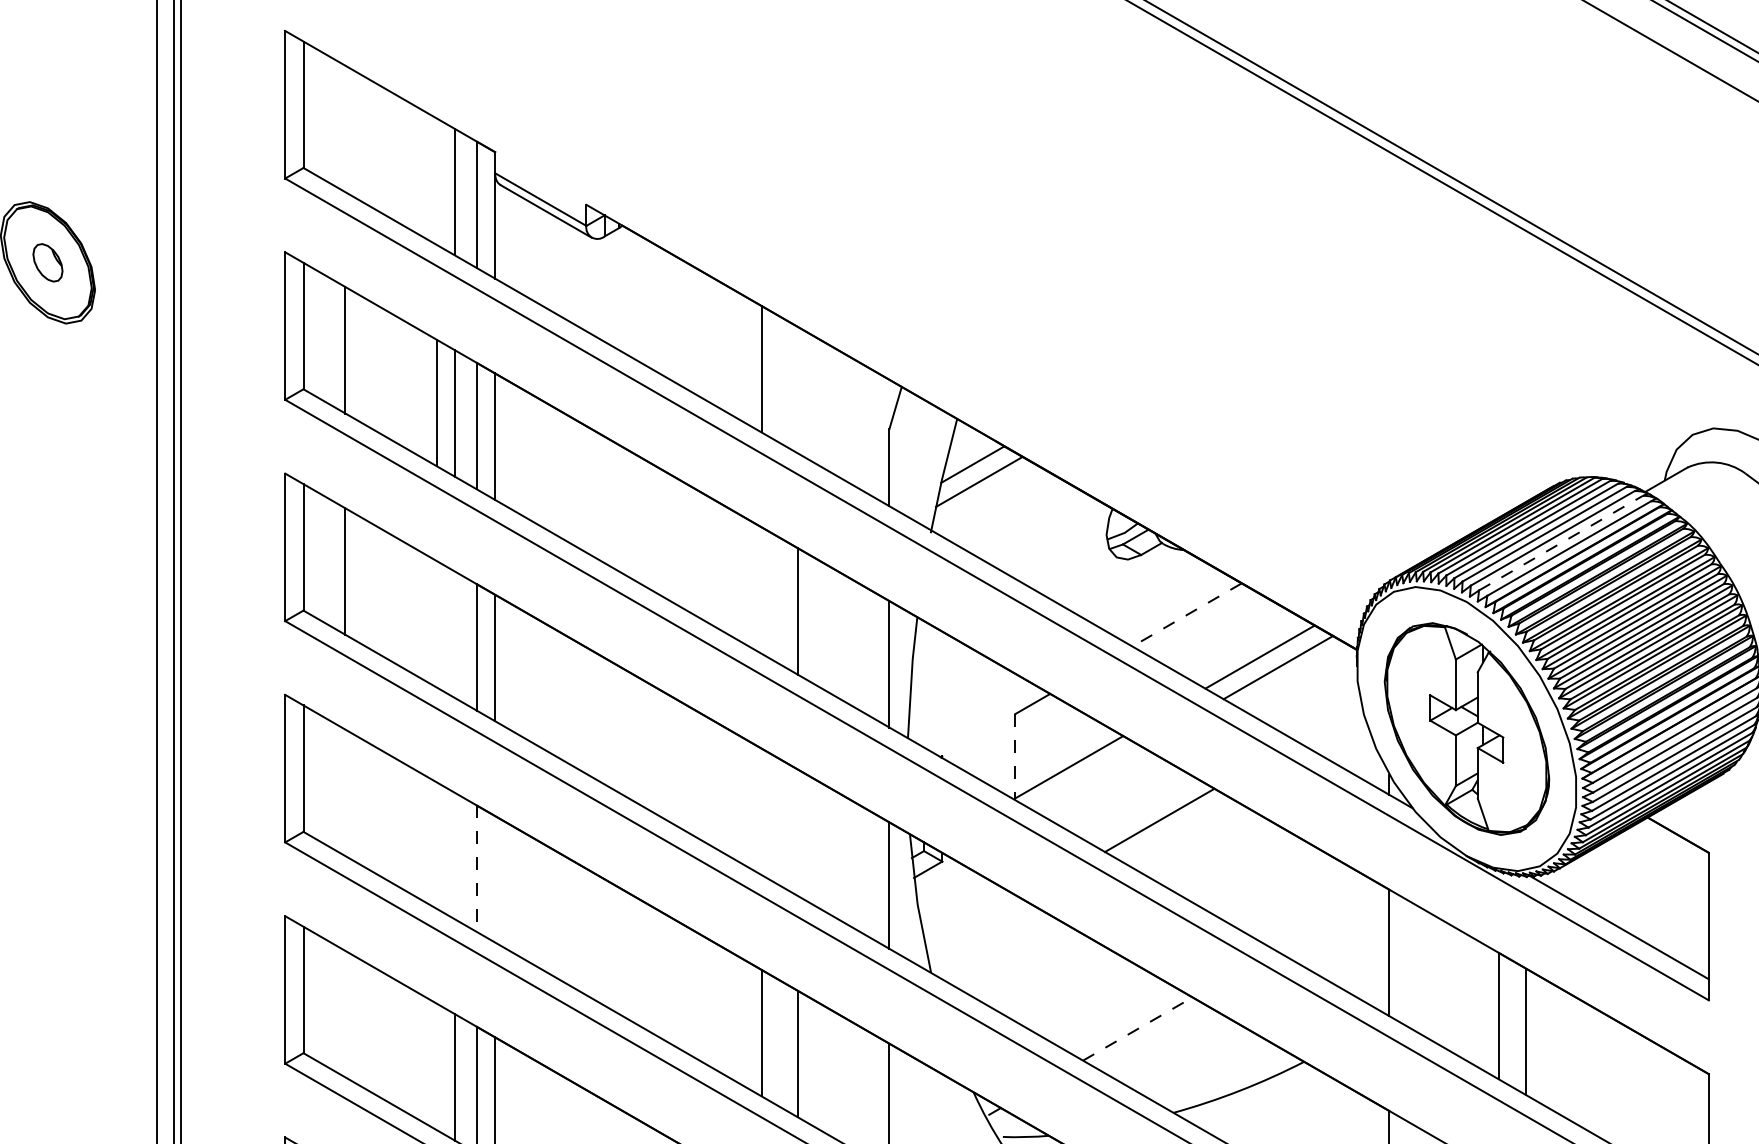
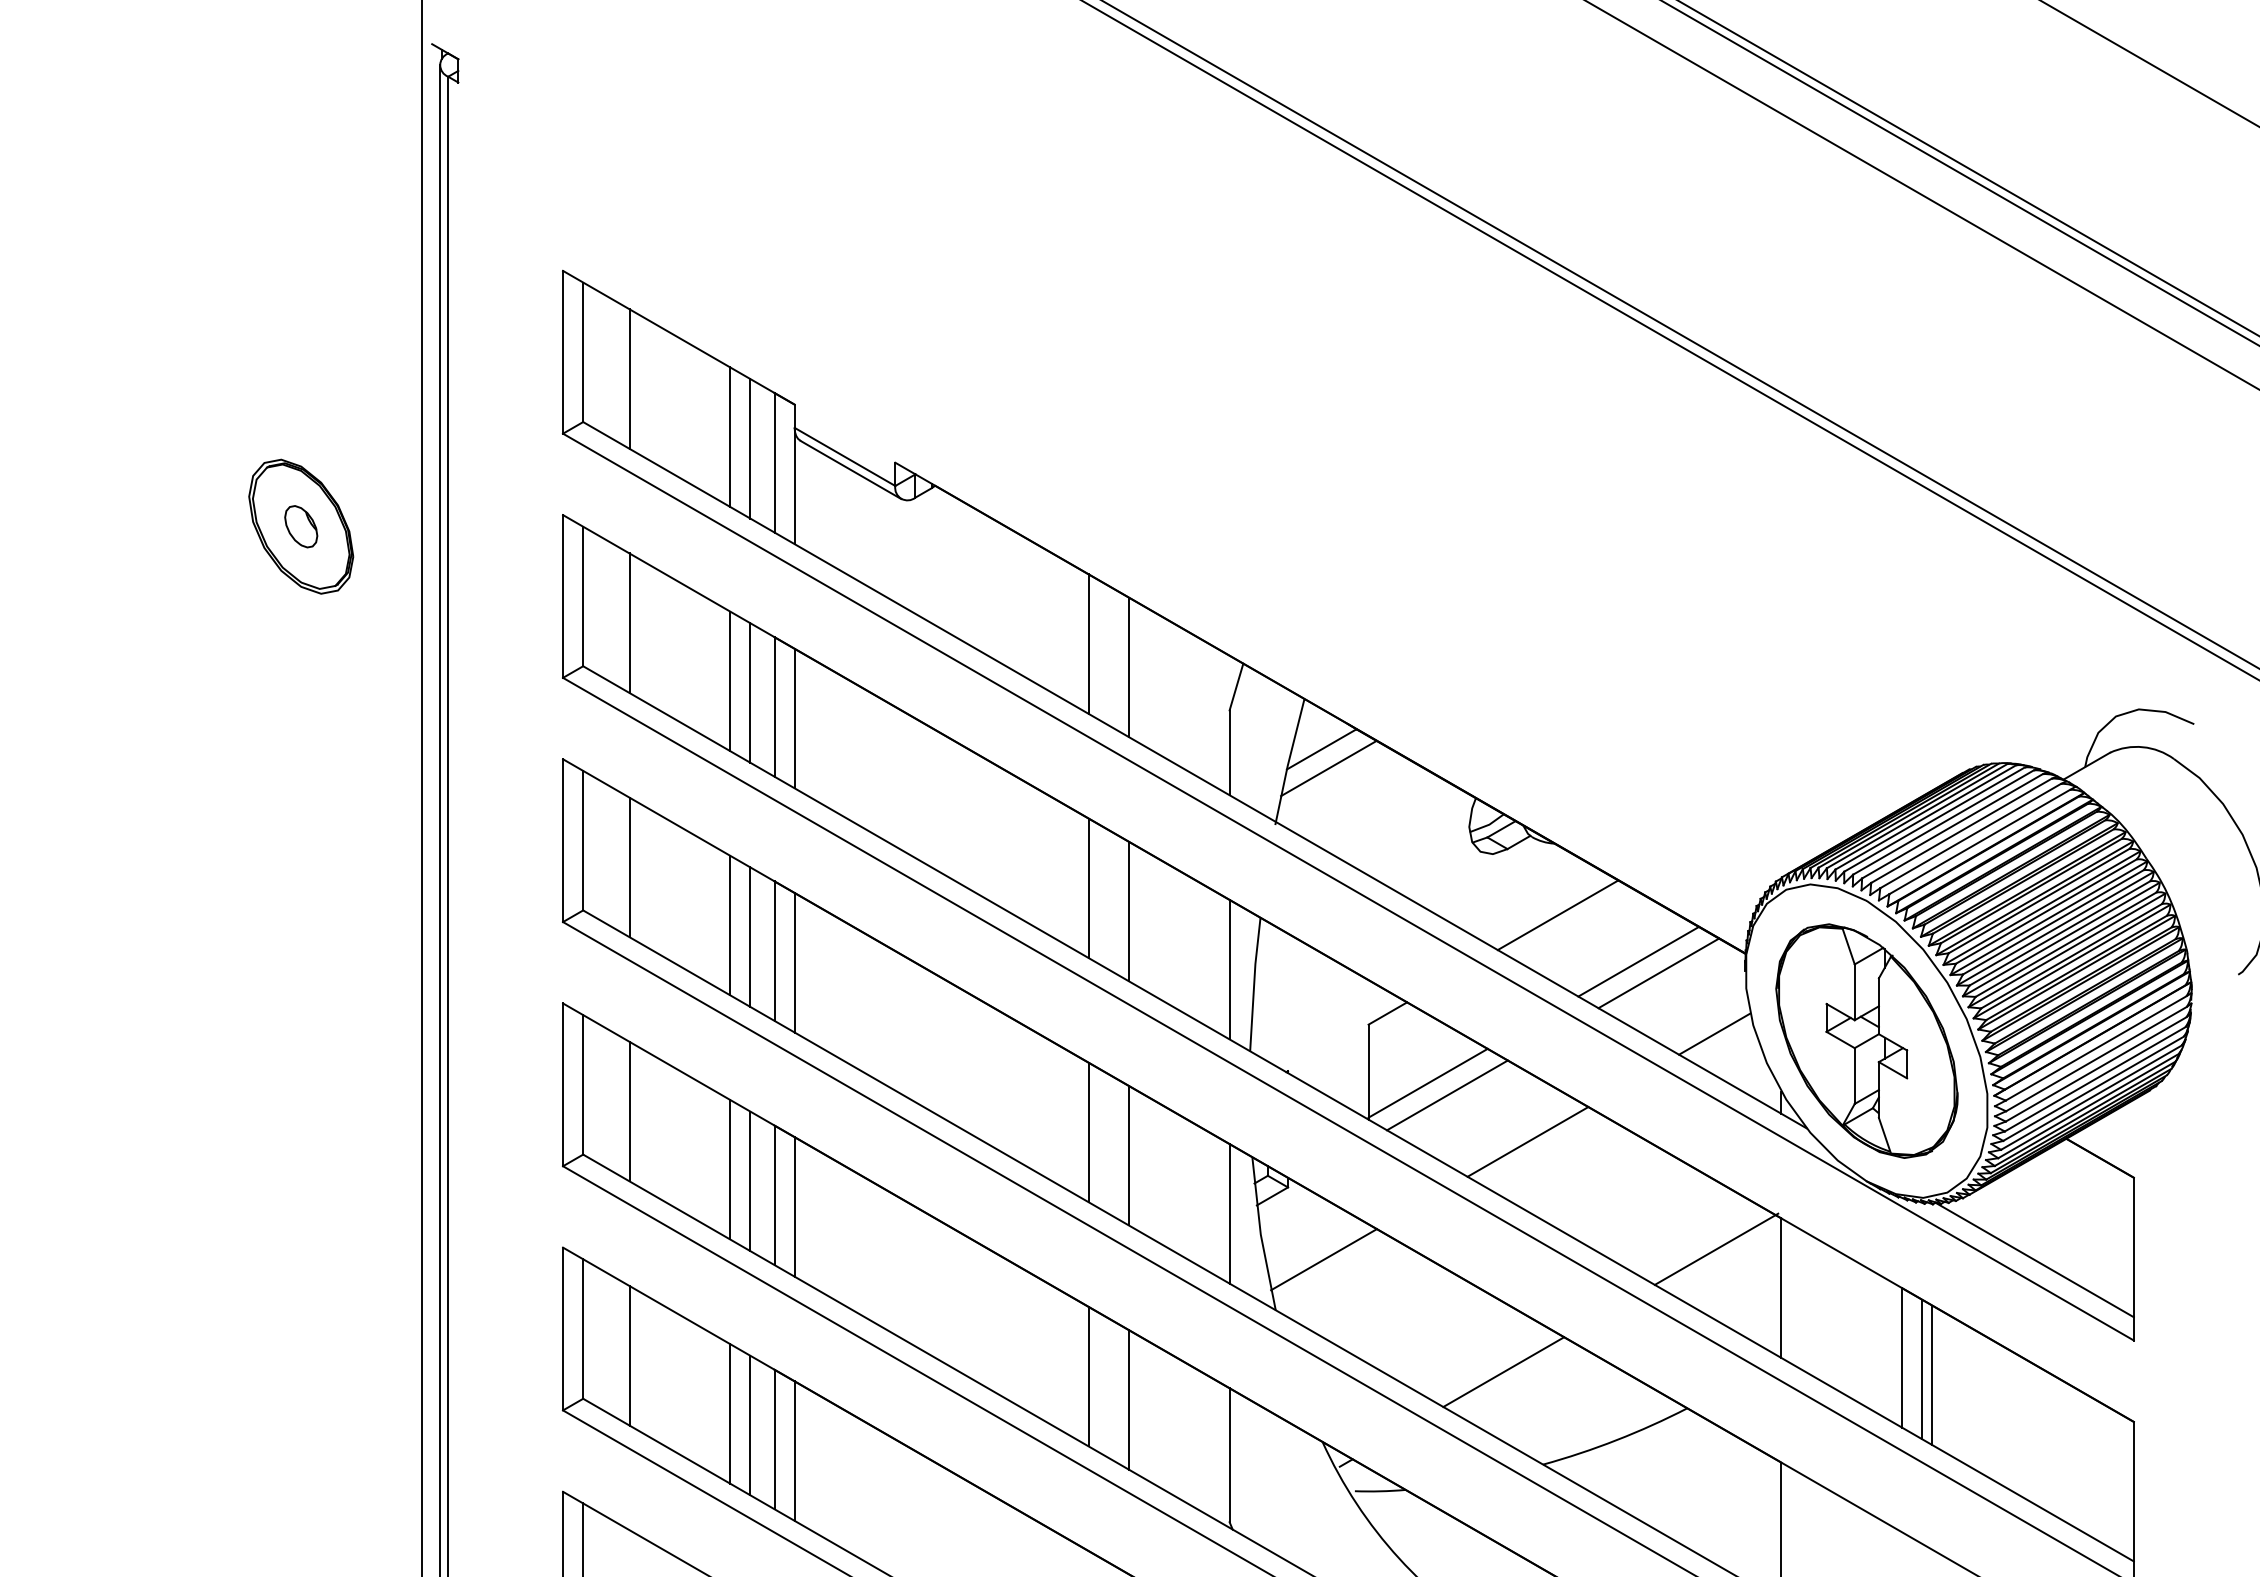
line: (345, 128) -> (629, 378), added
line: (436, 181) -> (730, 436), added
line: (797, 390) -> (1128, 667), added
line: (1561, 542) -> (1971, 835), dashed -> solid
line: (761, 590) -> (1088, 888), added
line: (1187, 615) -> (1558, 915), dashed -> solid
line: (436, 624) -> (730, 925), added
line: (455, 634) -> (750, 936), added
line: (1328, 722) -> (1714, 1033), added
line: (1015, 757) -> (1368, 1072), dashed -> solid
line: (1086, 778) -> (1447, 1095), added
line: (345, 792) -> (629, 1111), added
line: (761, 811) -> (1088, 1132), added
line: (797, 832) -> (1128, 1155), added
line: (436, 845) -> (730, 1169), added
line: (455, 856) -> (750, 1181), added
line: (476, 868) -> (774, 1195), dashed -> solid
line: (495, 878) -> (794, 1206), added
line: (1330, 916) -> (1716, 1248), added
line: (974, 926) -> (1323, 1259), added
line: (345, 1013) -> (629, 1355), added
line: (1517, 1026) -> (1922, 1369), added
line: (1137, 1029) -> (1503, 1372), dashed -> solid
line: (436, 1066) -> (730, 1413), added

